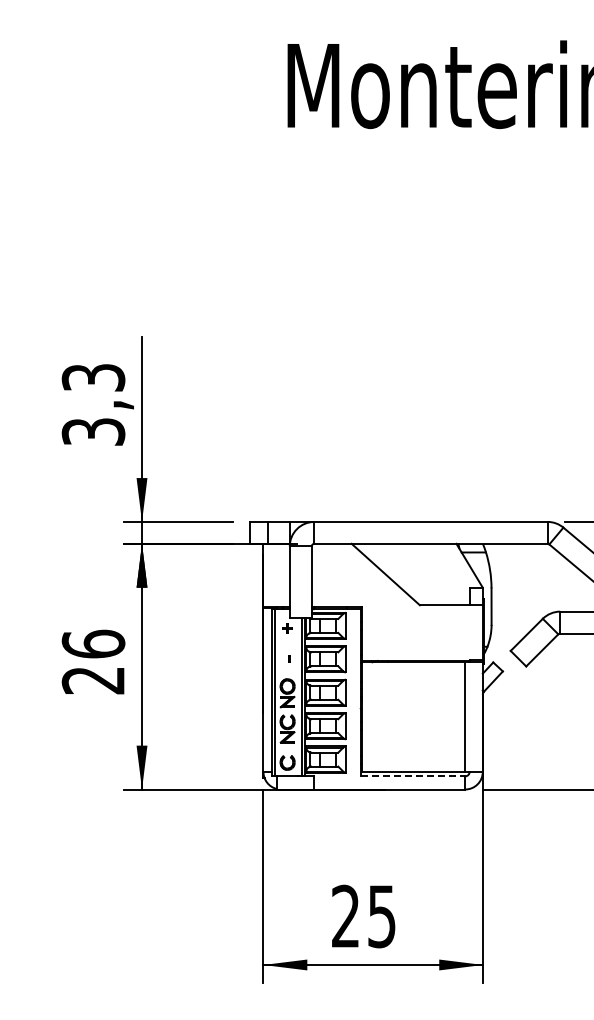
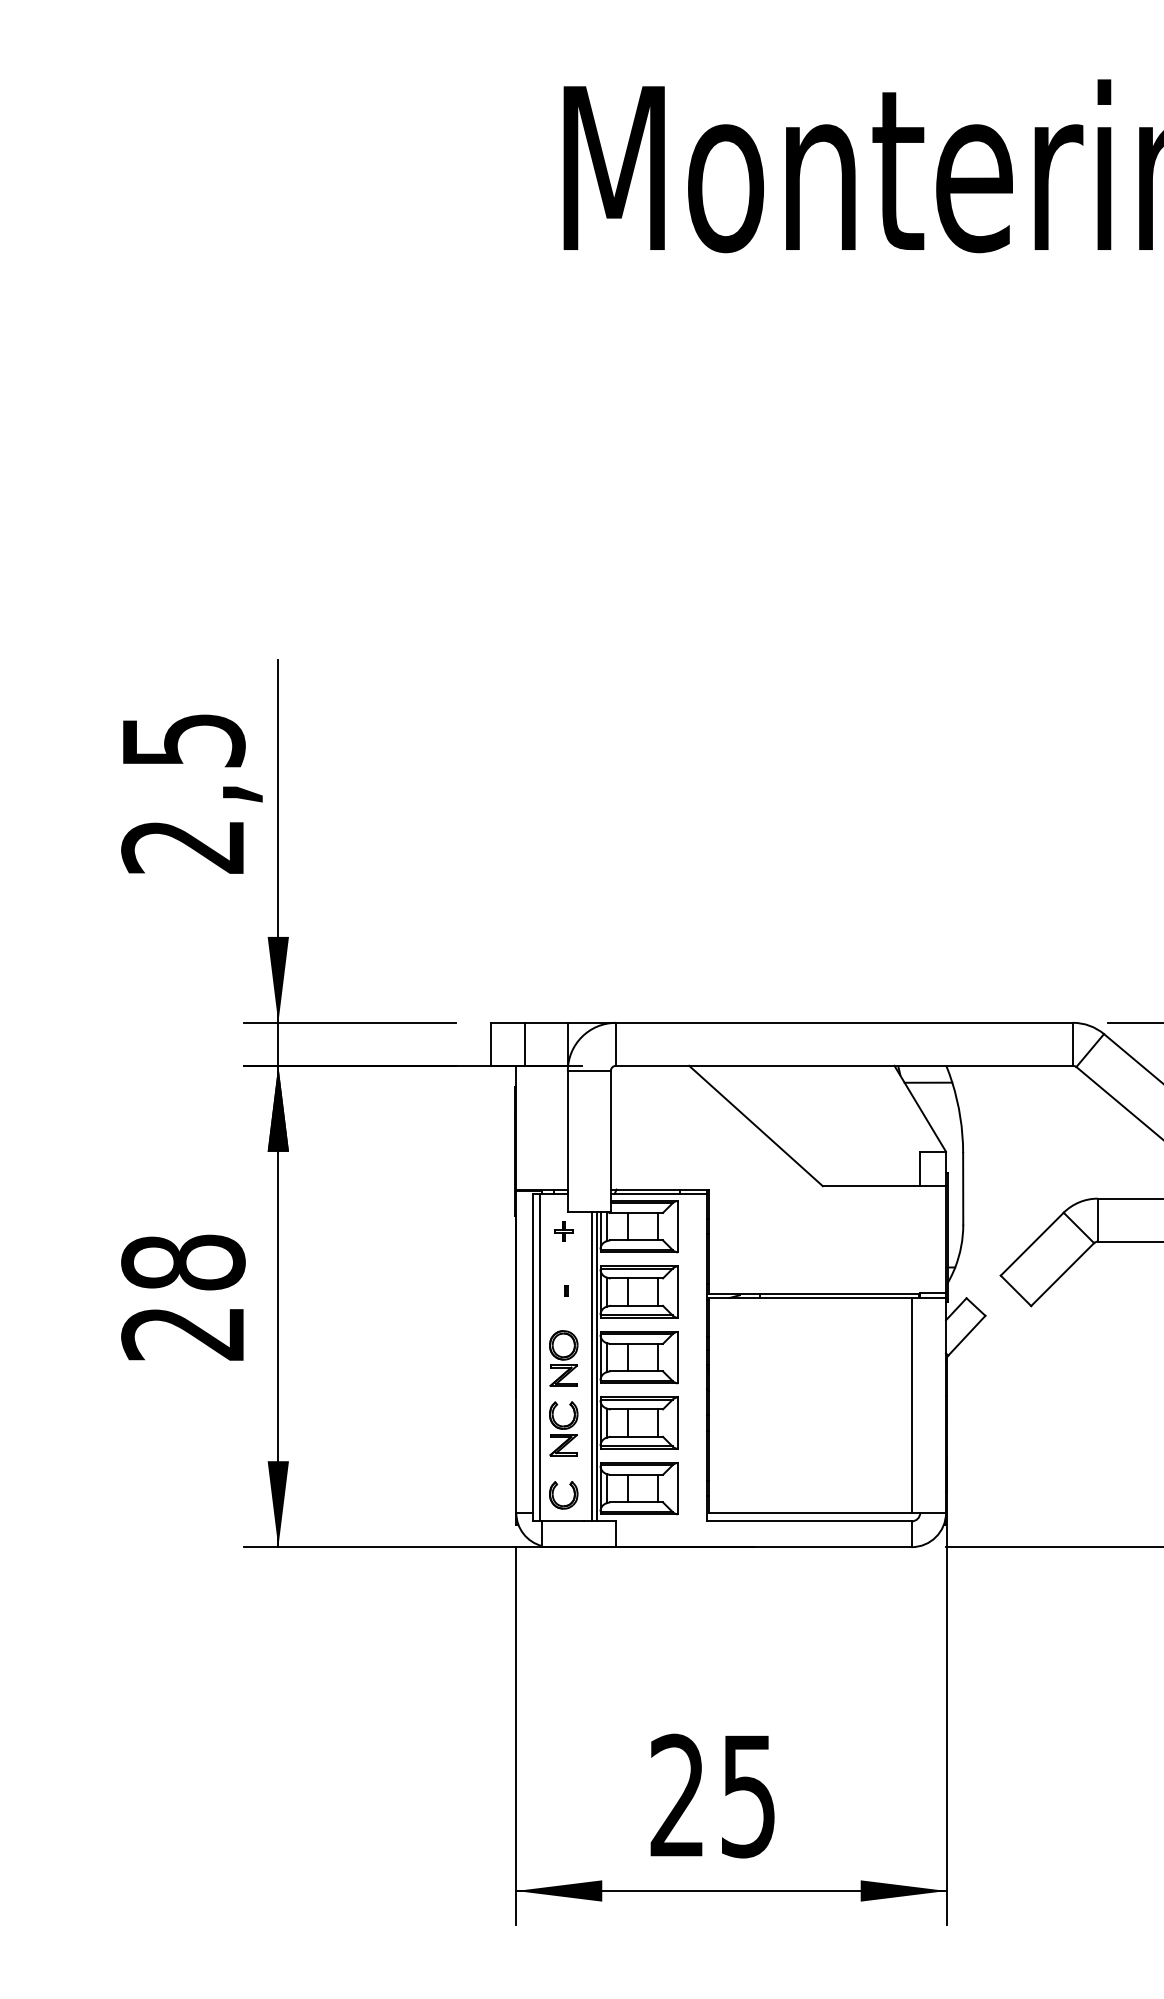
text: (93, 404) -> (183, 792), 3,3 -> 2,5
text: (93, 643) -> (183, 1261), 26 -> 28
line: (413, 776) -> (810, 1521), dashed -> solid

